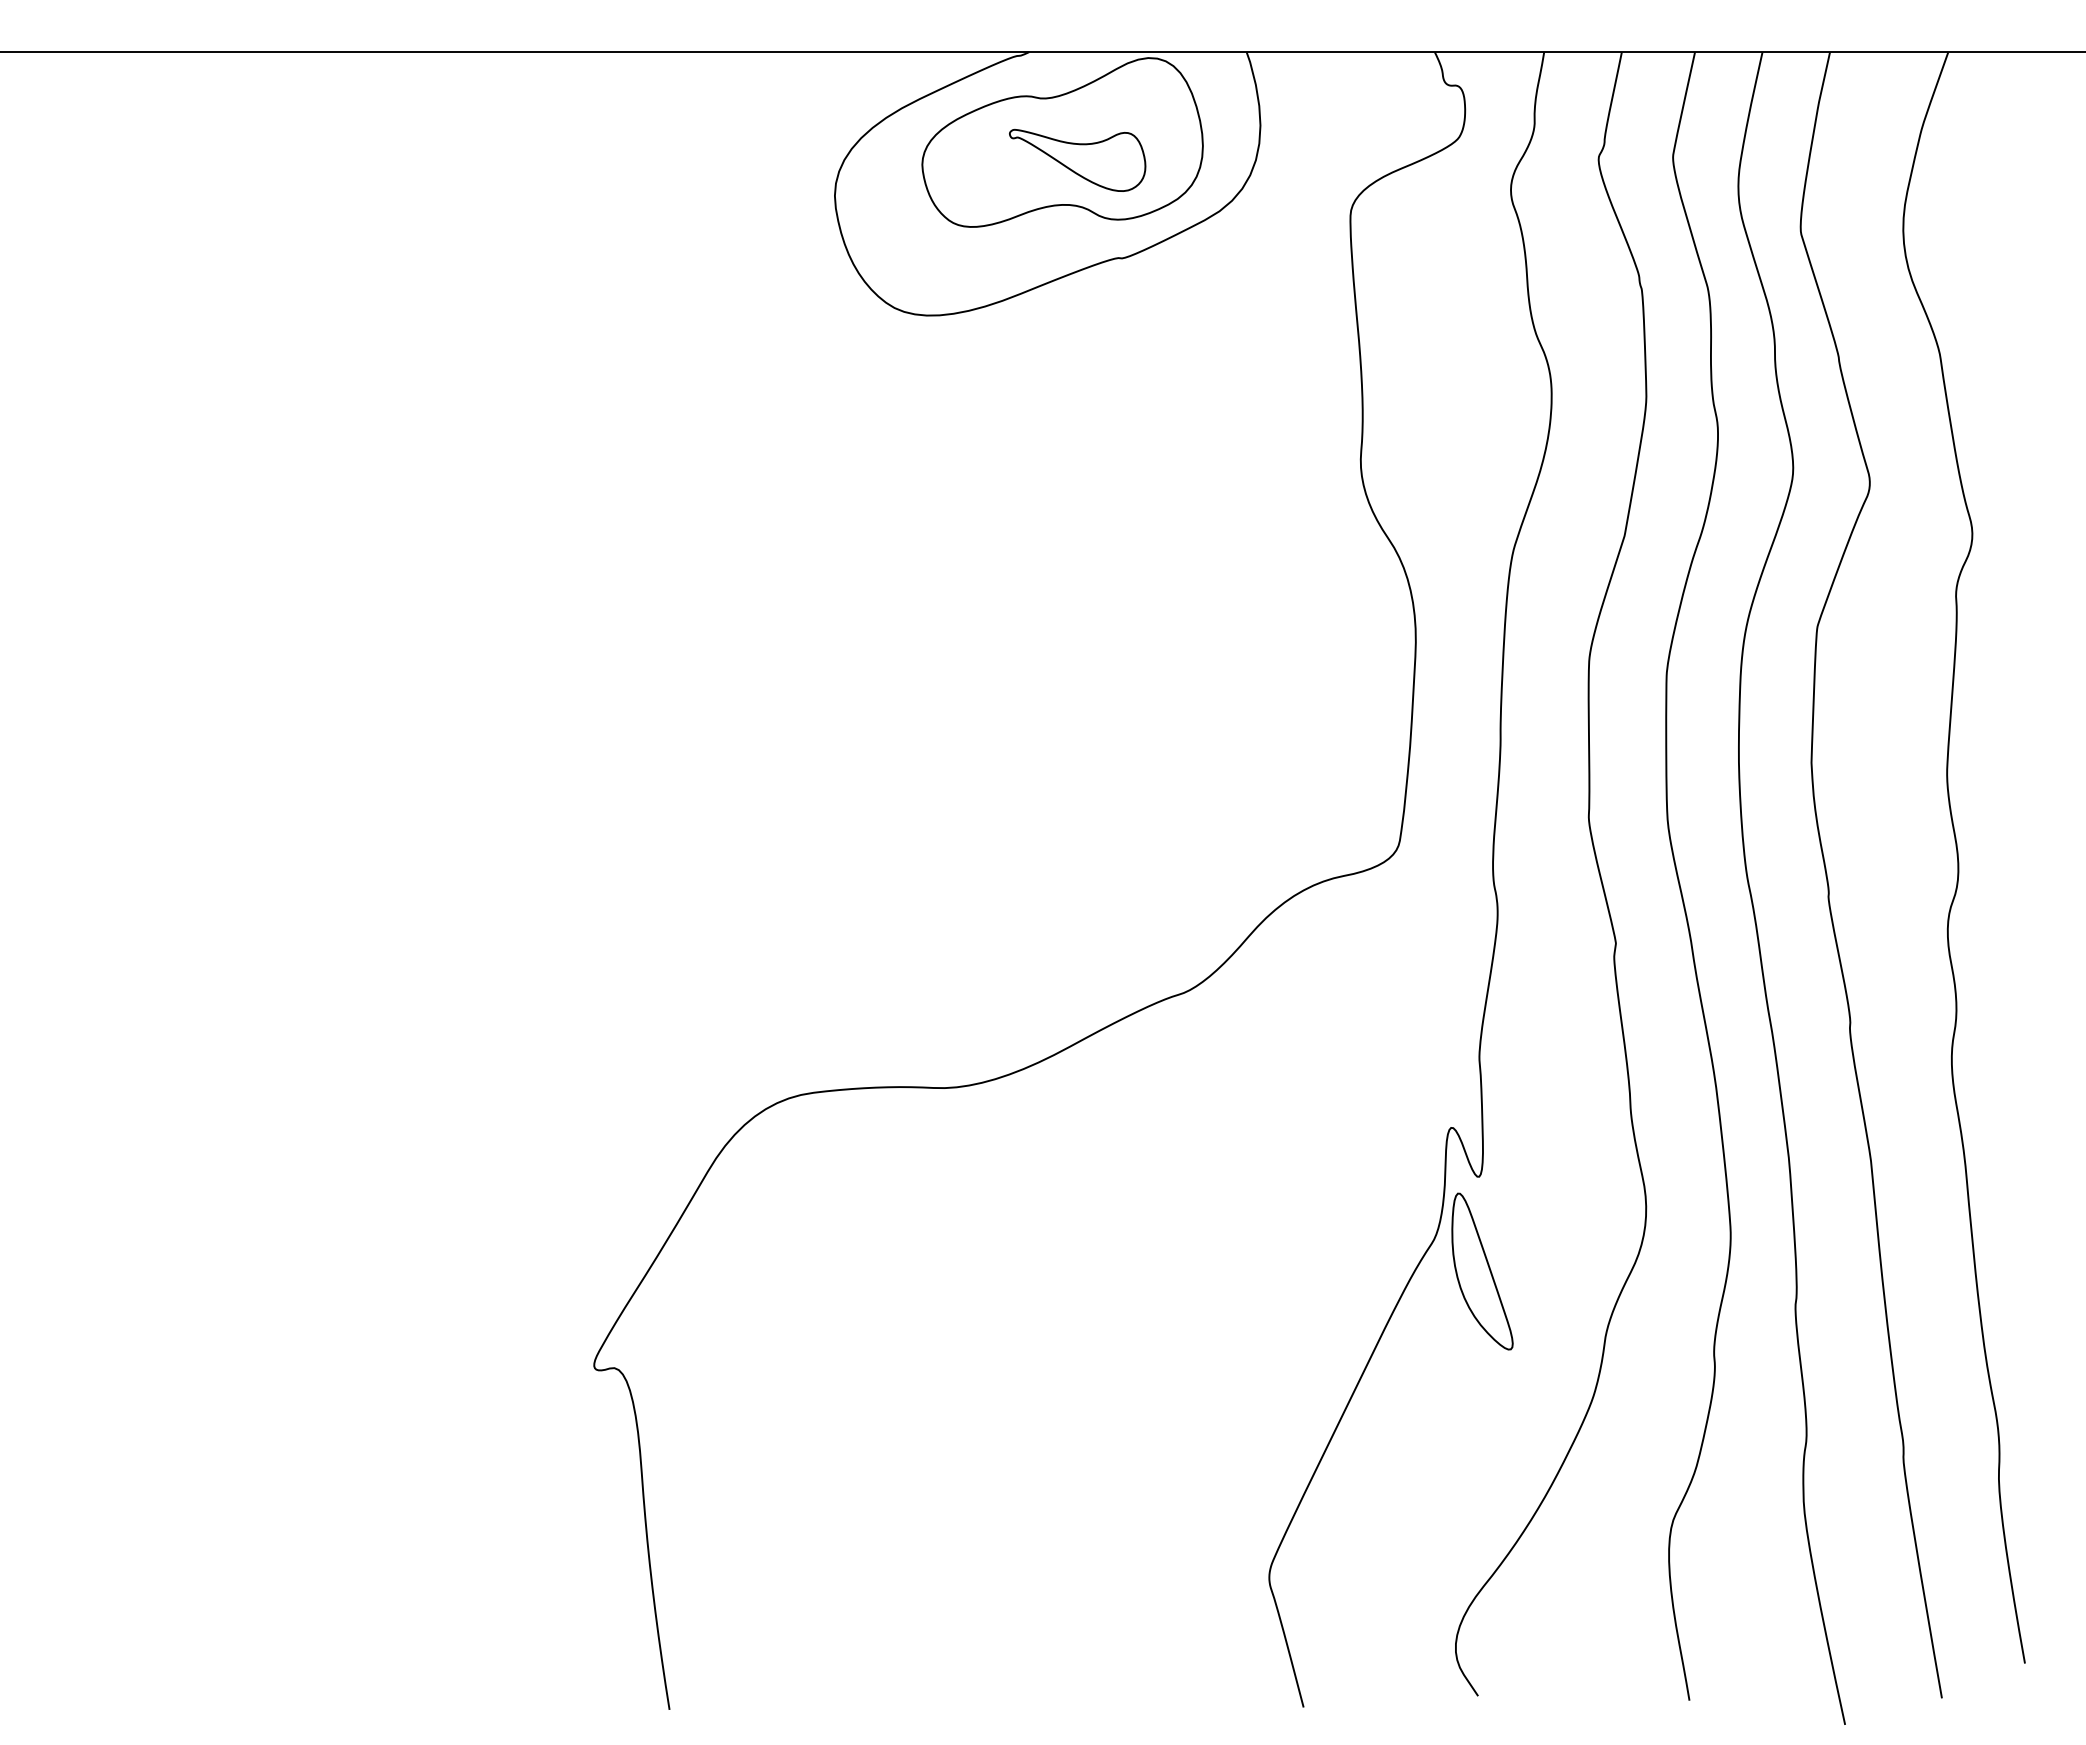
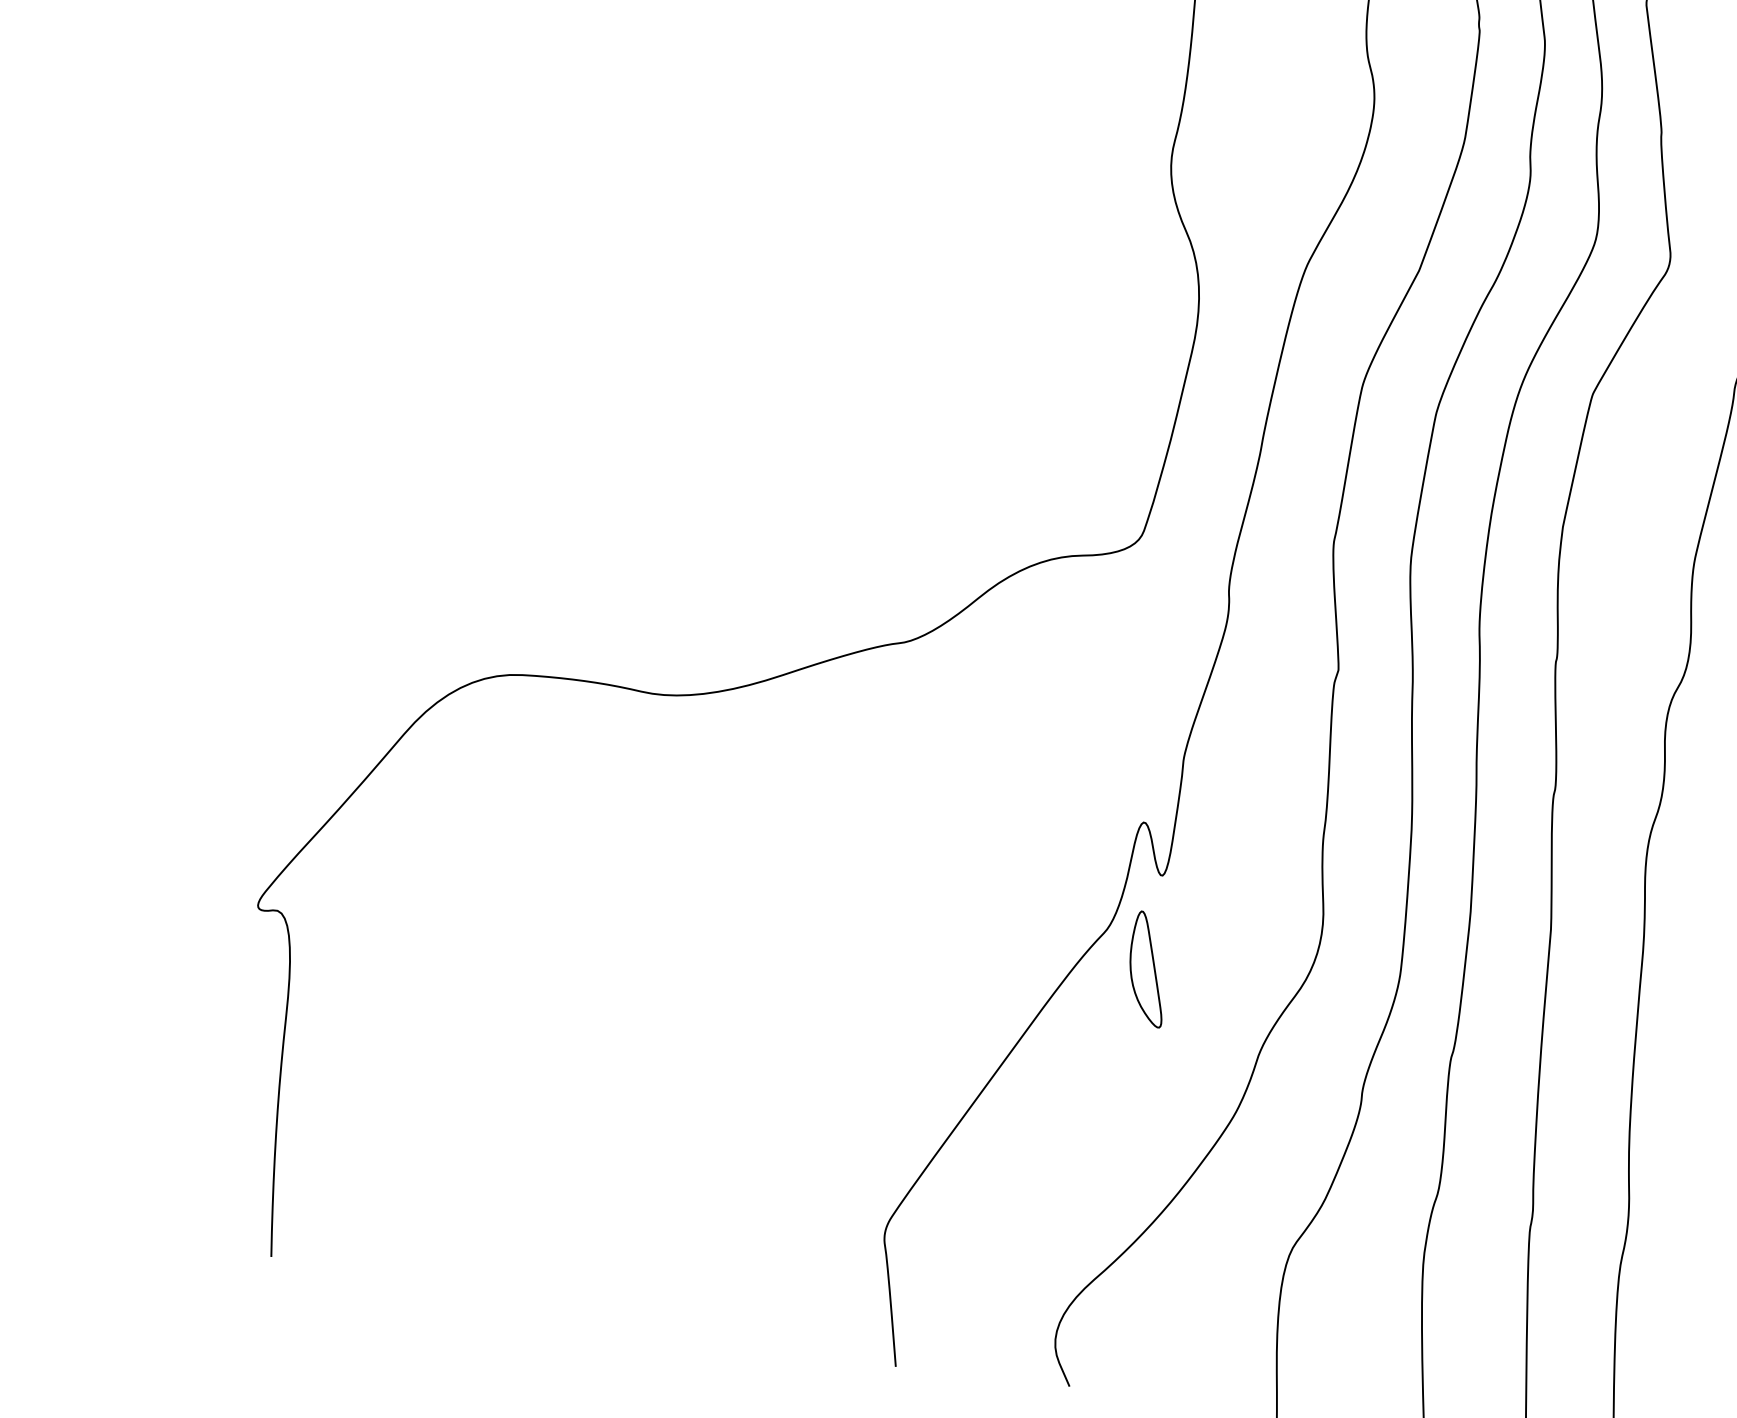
part: (1482, 1270) -> (1149, 968), size x0.71

